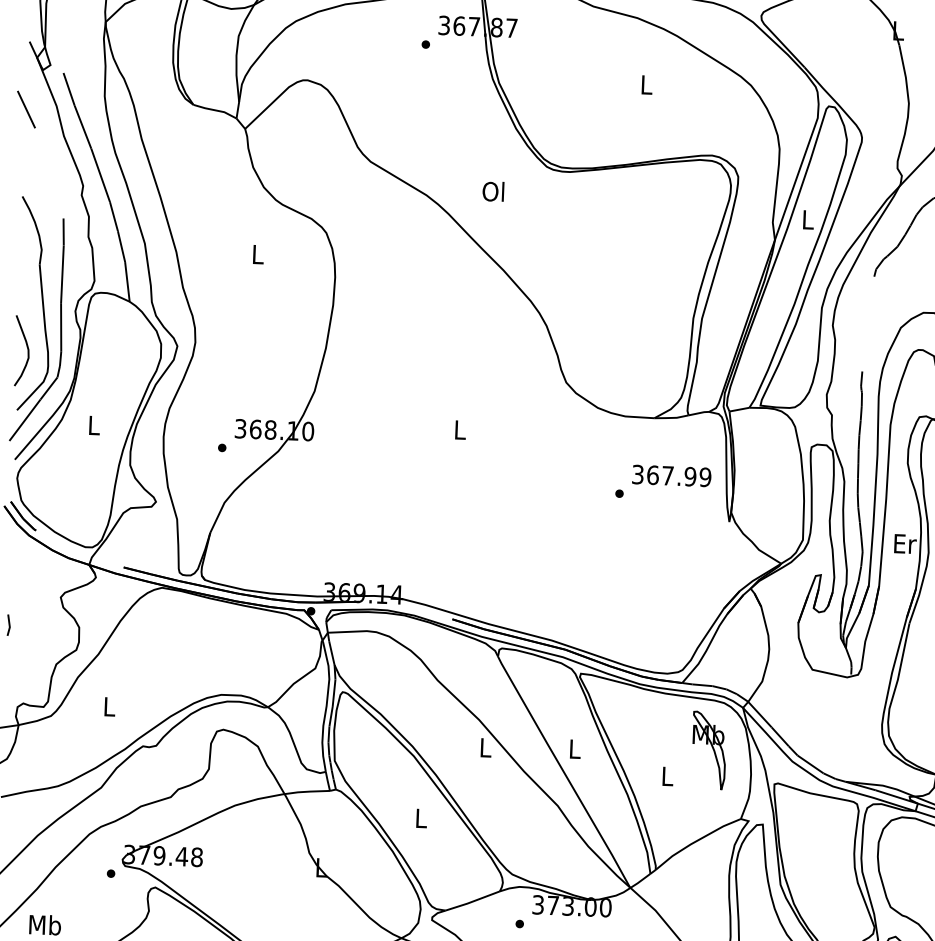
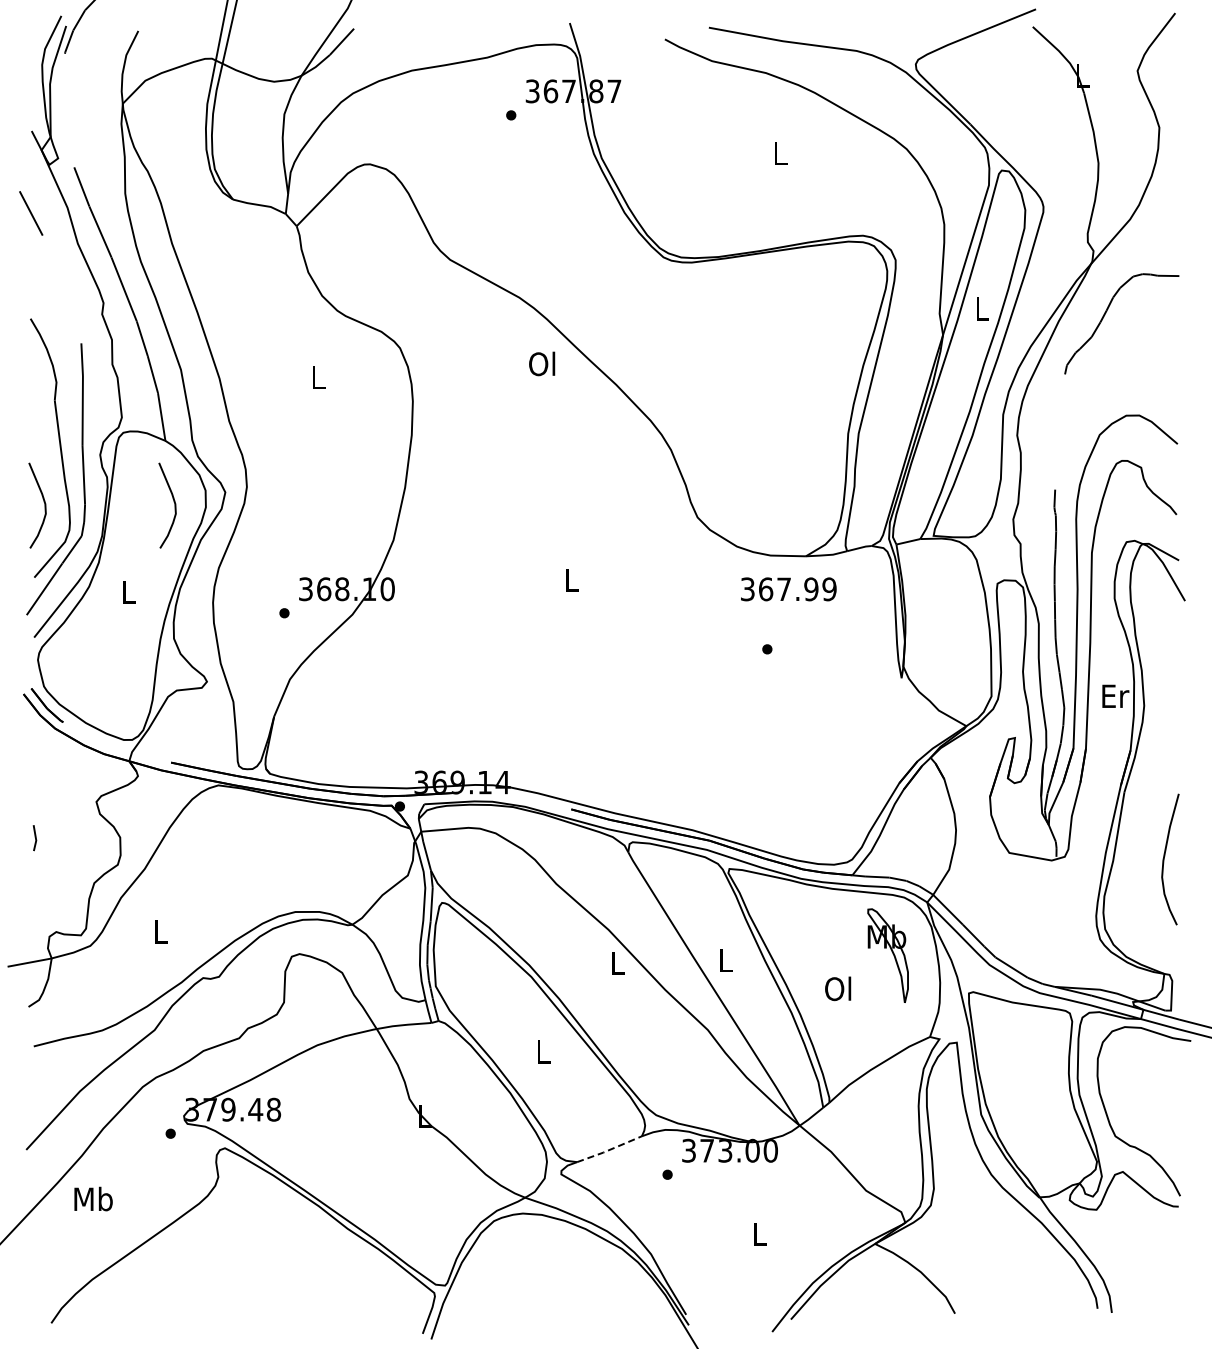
text: (493, 191) -> (542, 363), moved
curve: (134, 352) -> (173, 502), added
text: (671, 476) -> (788, 589), moved
text: (666, 775) -> (838, 988), L -> Ol
line: (472, 901) -> (609, 1149), solid -> dashed

